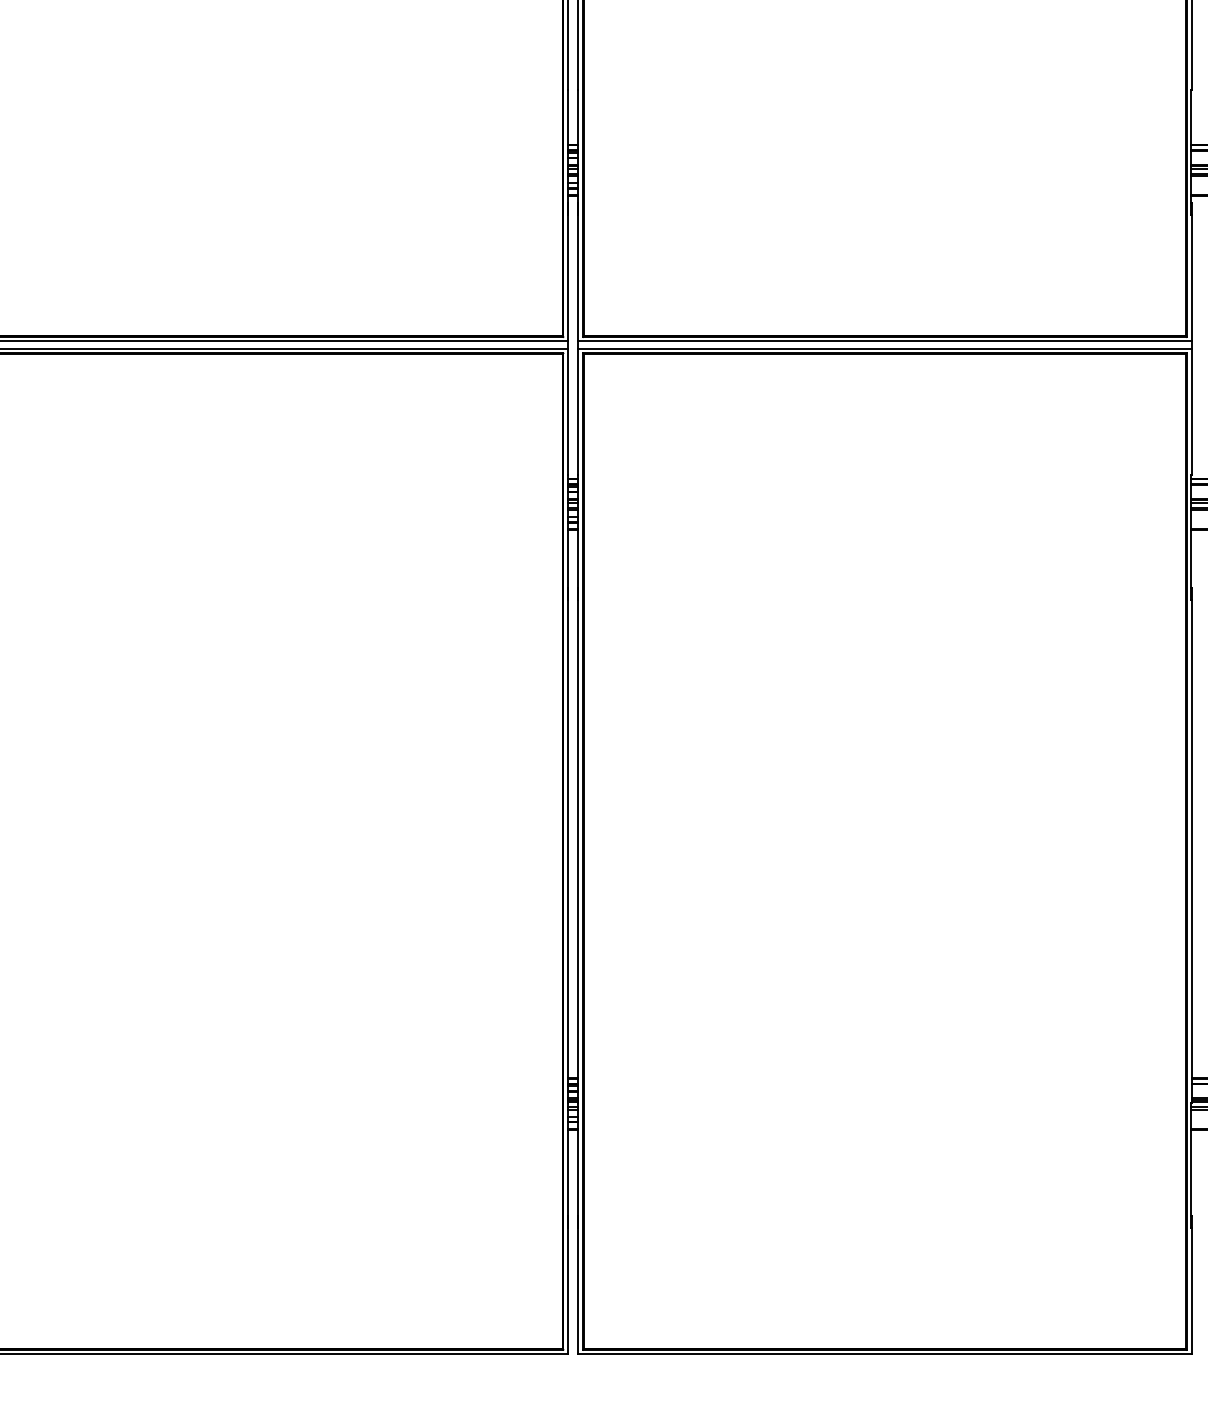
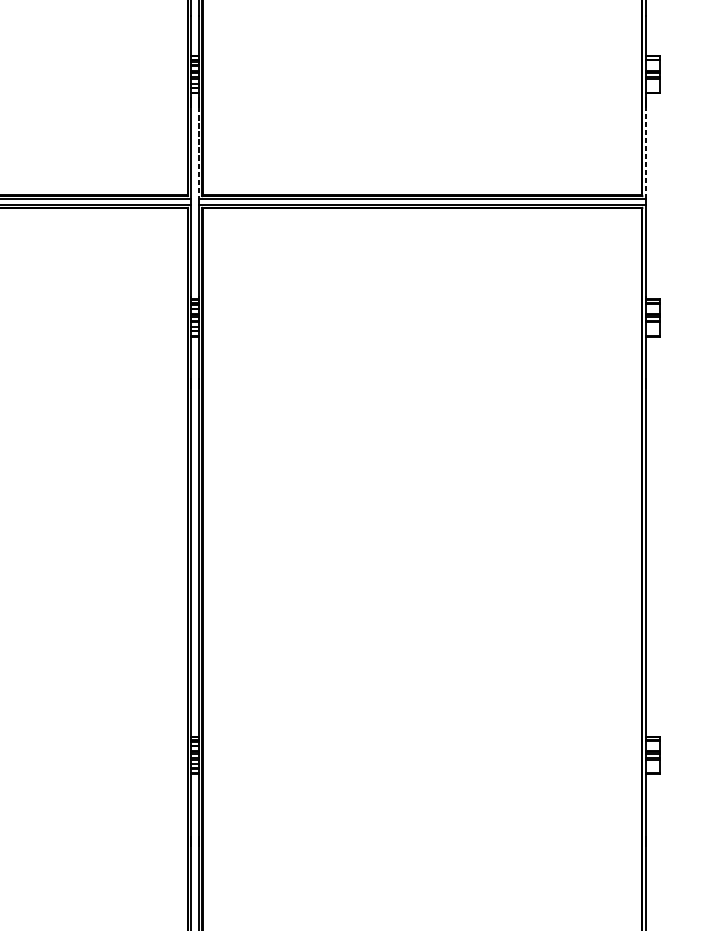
line: (578, 278) -> (199, 153), solid -> dashed
line: (1191, 278) -> (645, 153), solid -> dashed

